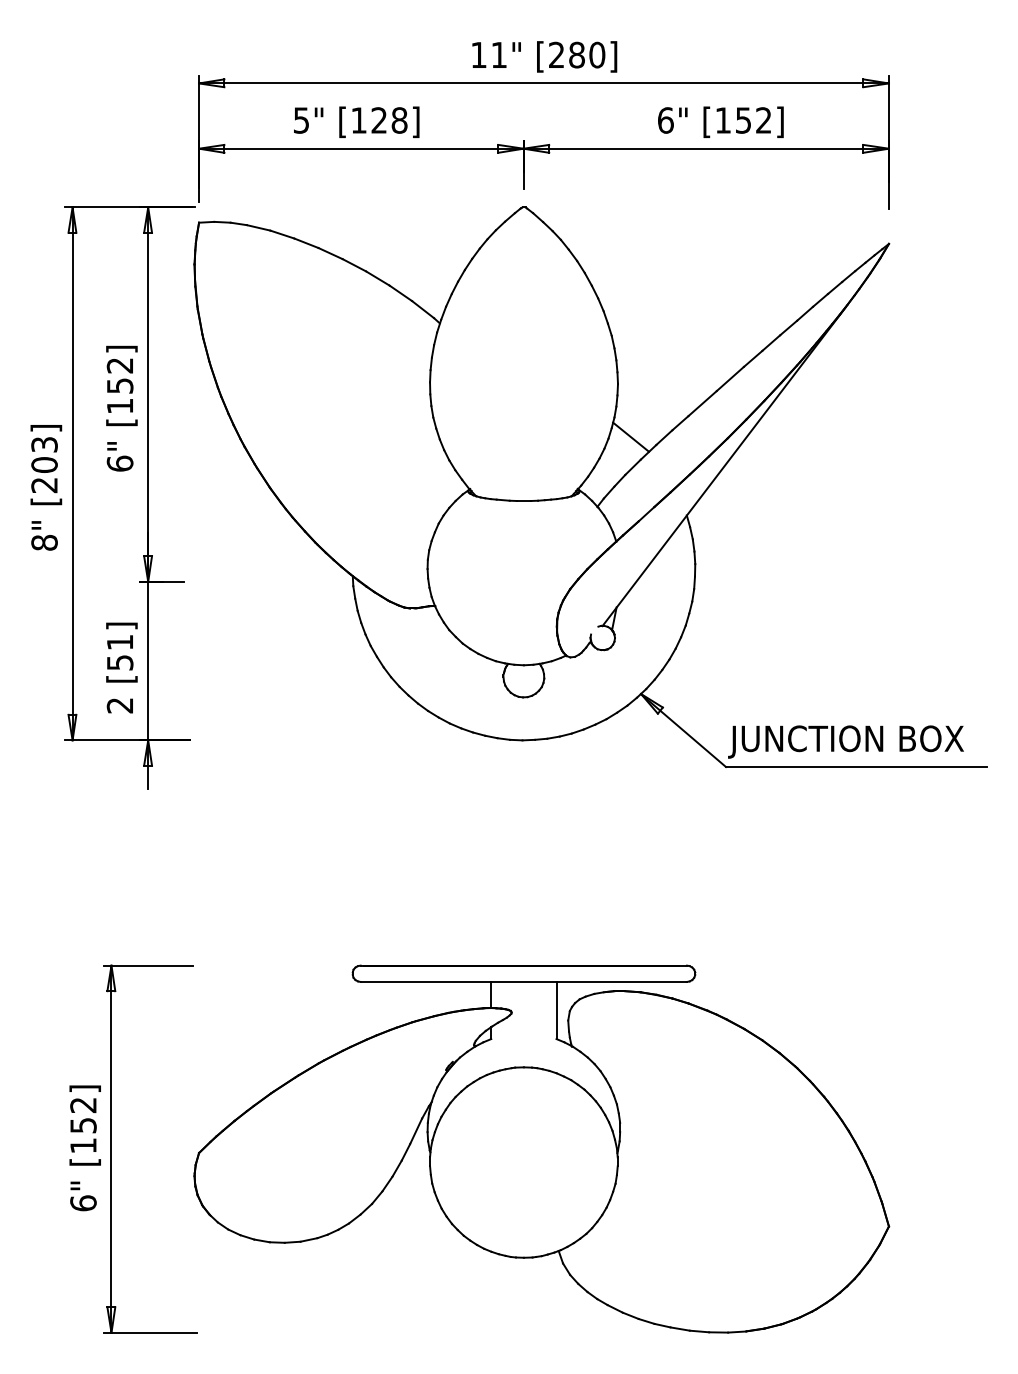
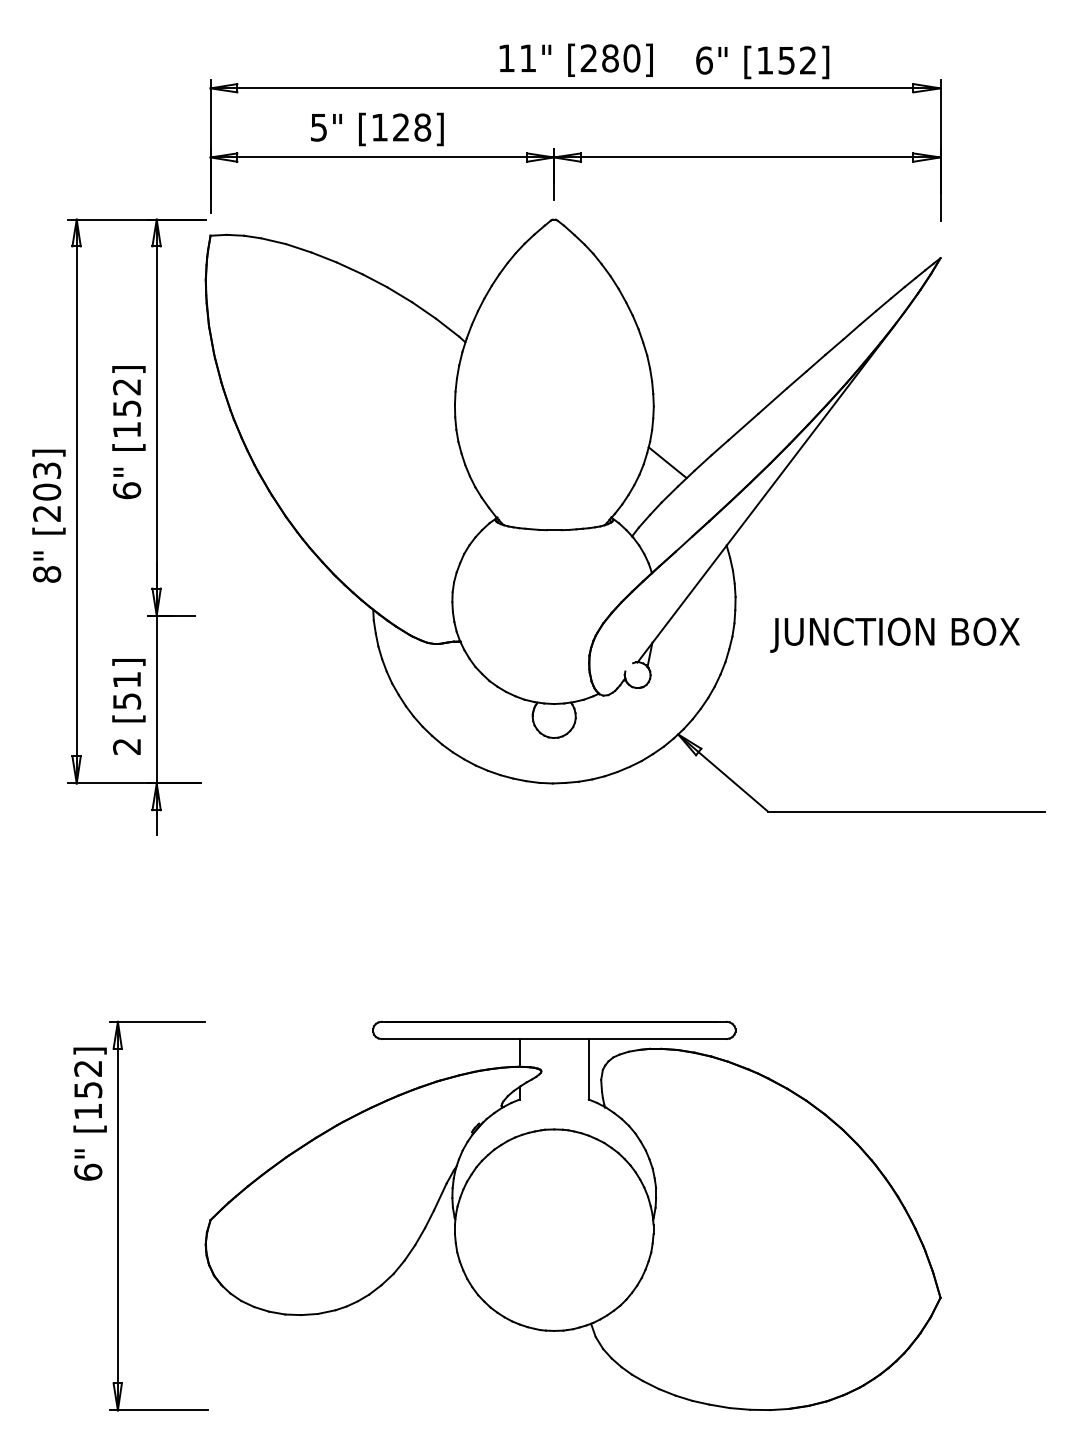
text: (720, 122) -> (762, 62), moved
text: (845, 741) -> (894, 634), moved
text: (84, 1147) -> (89, 1113), moved

